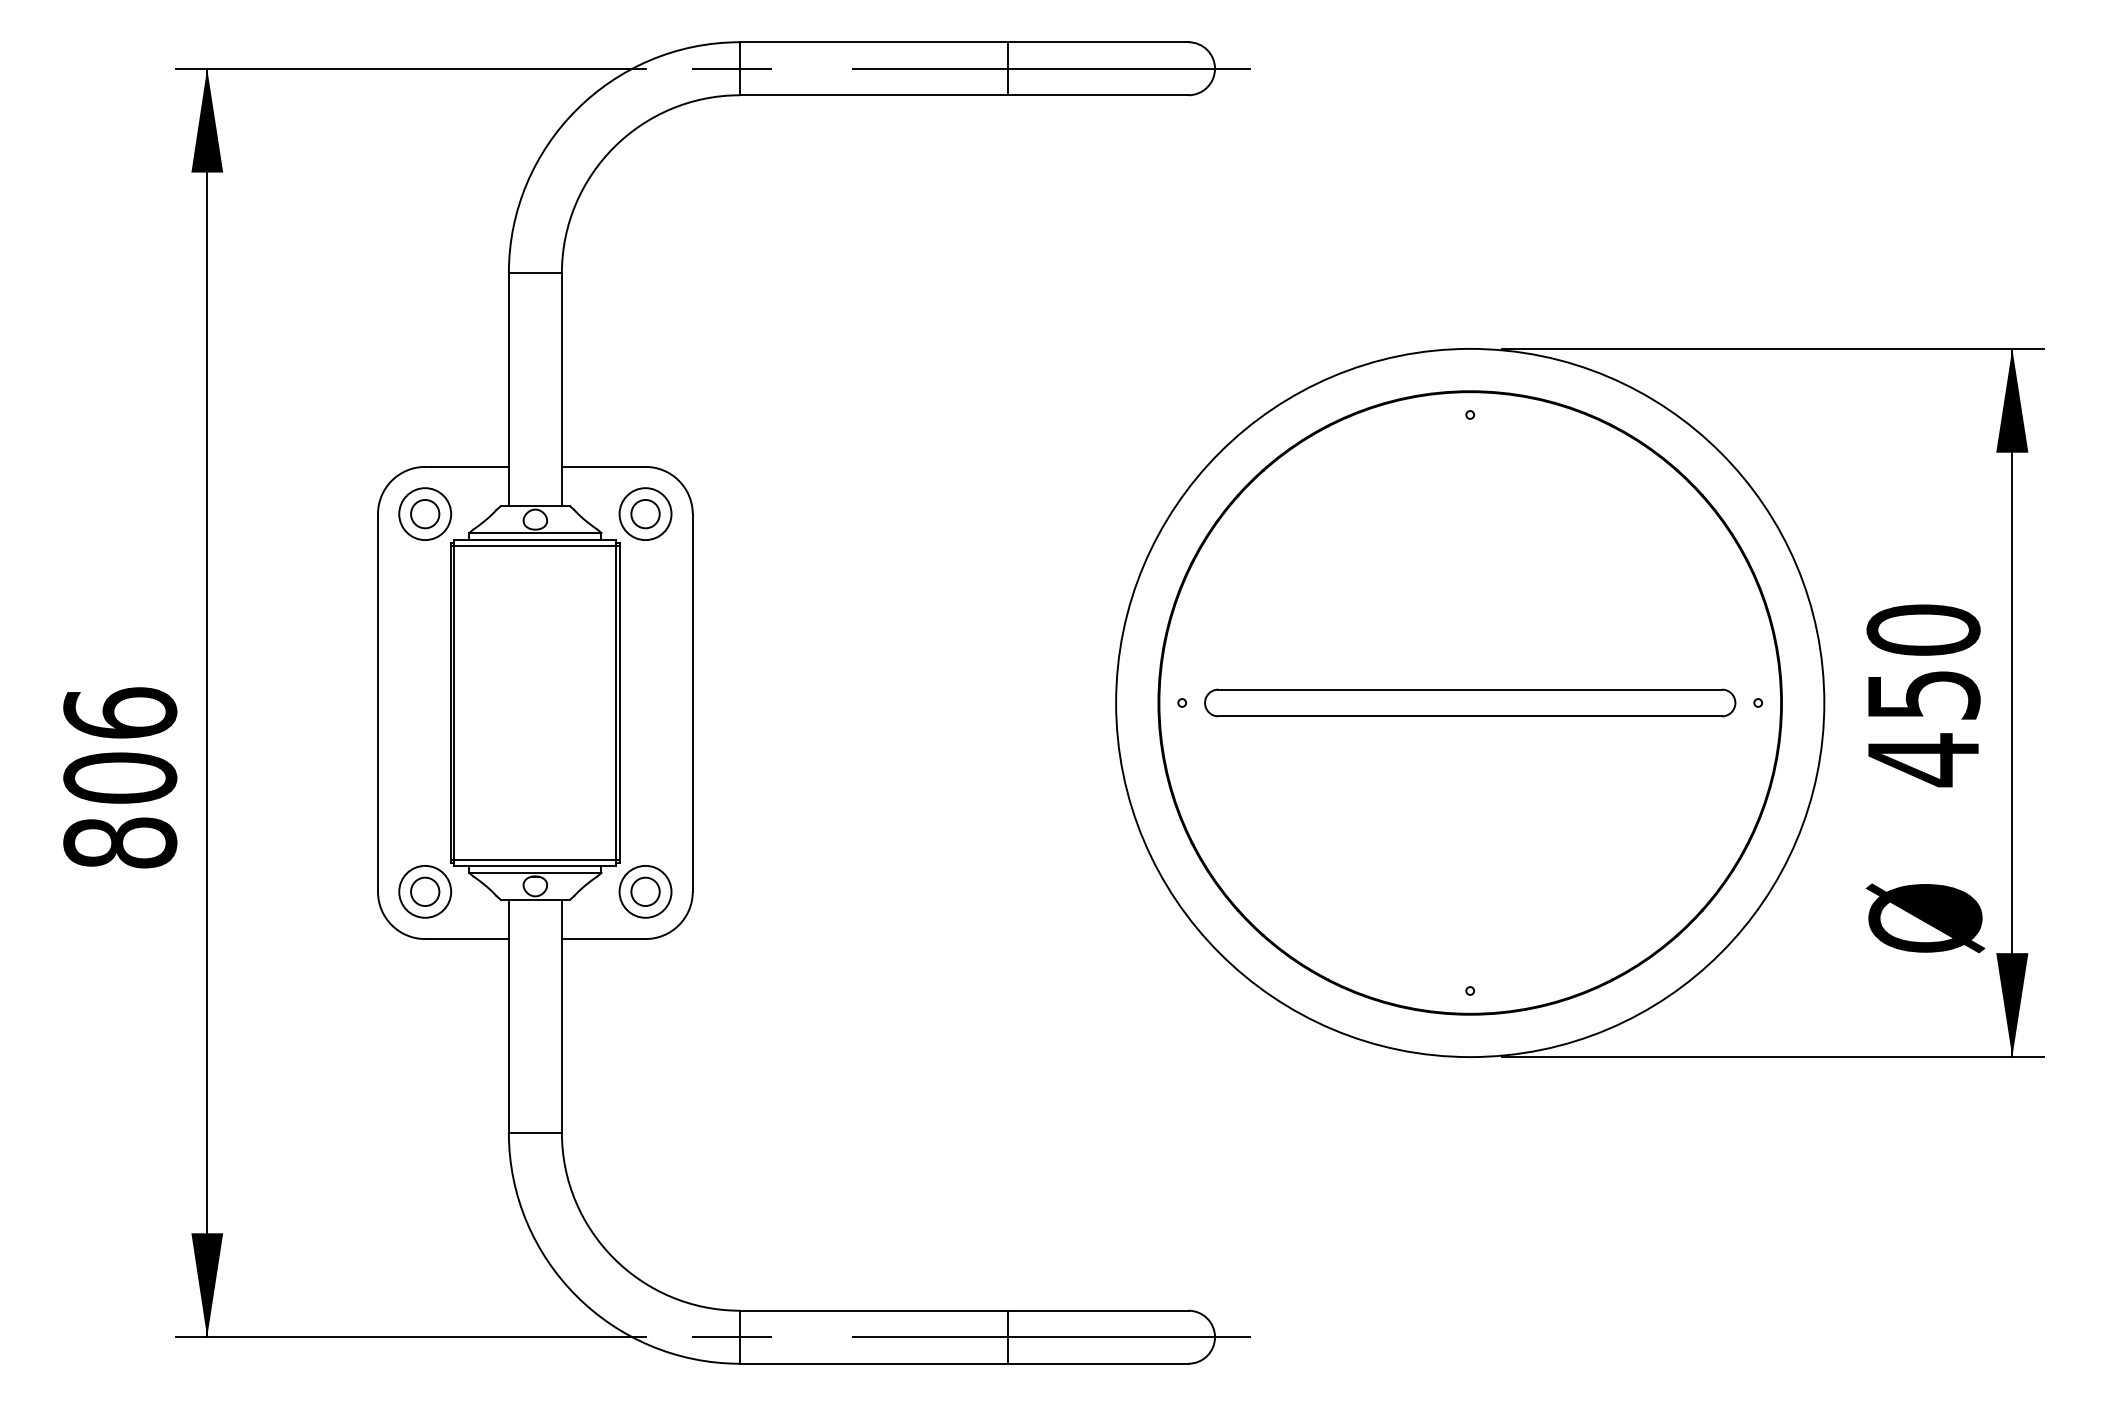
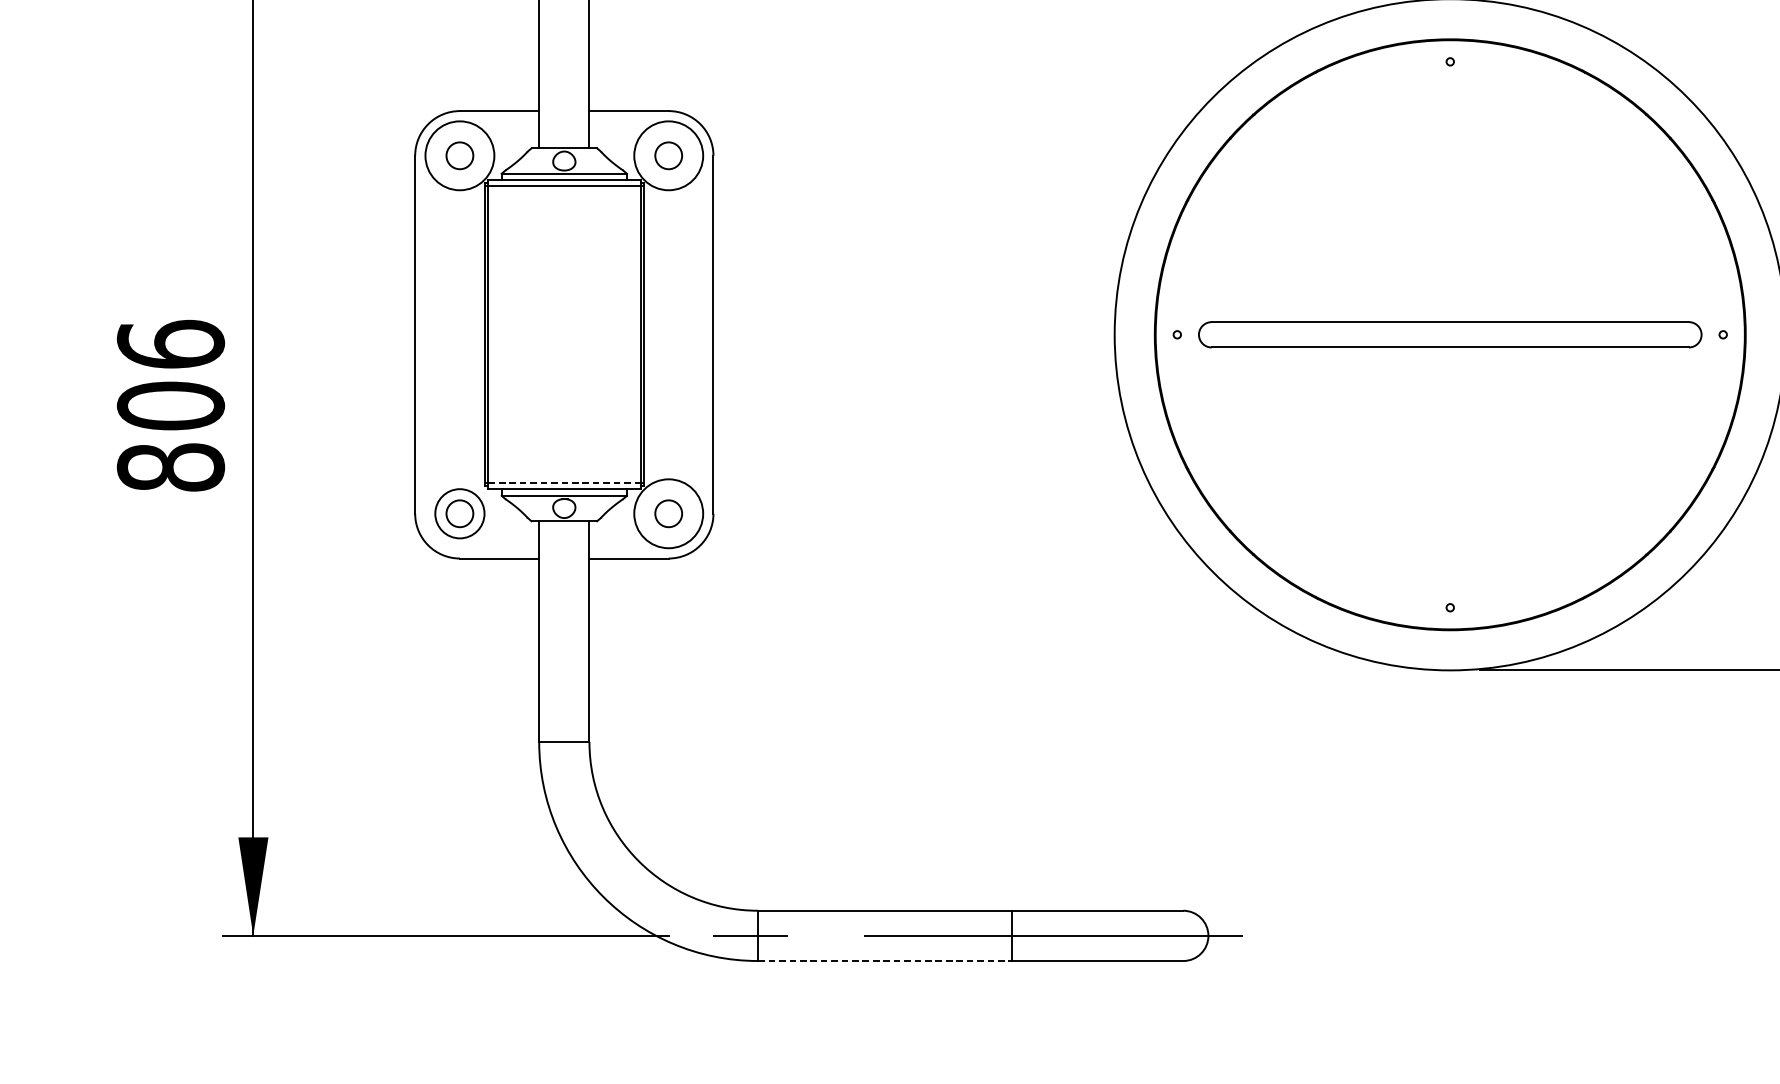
circle: (425, 514) -> (460, 156), size x1.4
circle: (645, 514) -> (668, 156), size x1.4
line: (534, 859) -> (563, 483), solid -> dashed
circle: (645, 891) -> (668, 513), size x1.4
line: (873, 1363) -> (884, 960), solid -> dashed

